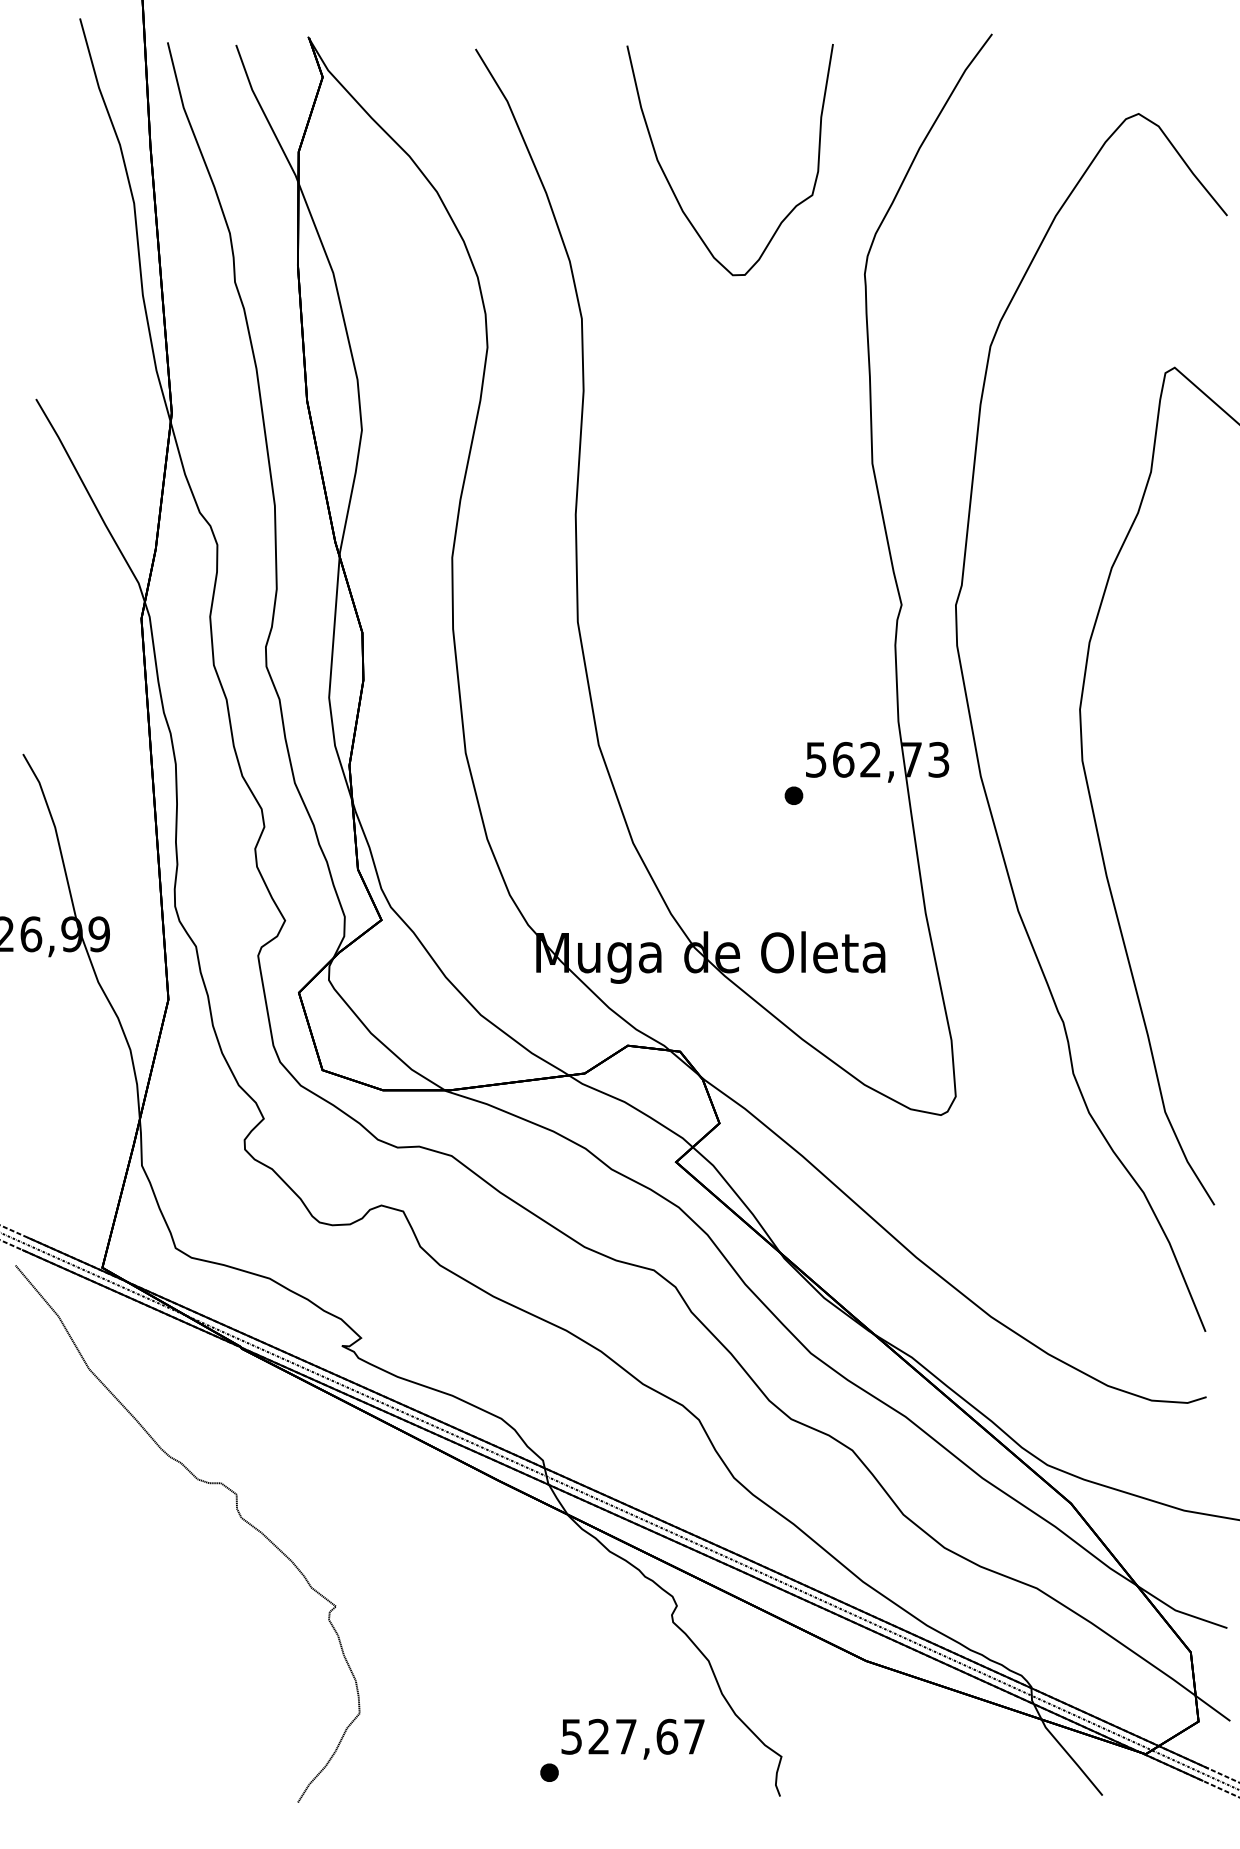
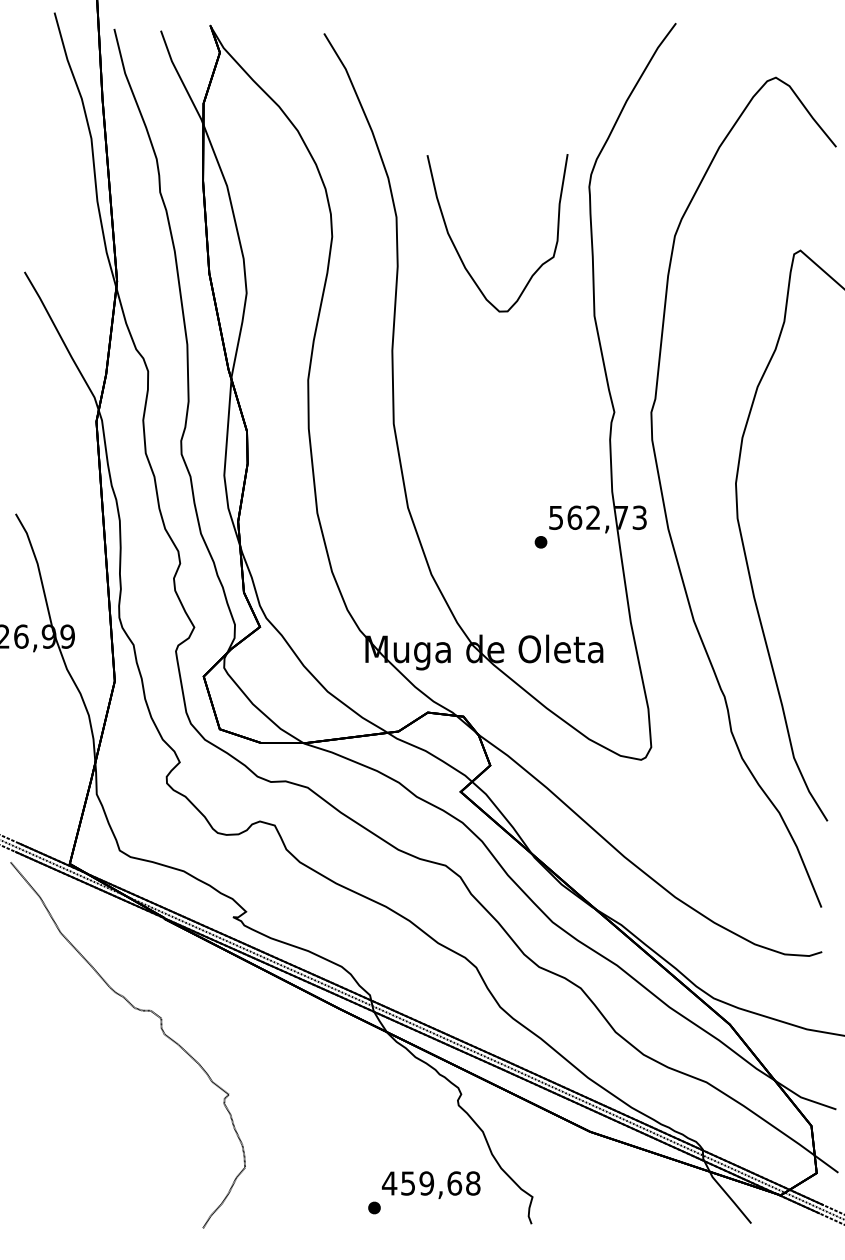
part: (674, 189) -> (459, 253), moved
text: (631, 1736) -> (430, 1183), 527,67 -> 459,68

